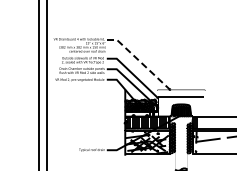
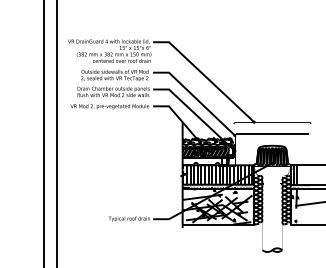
line: (139, 60) -> (205, 75), dashed -> solid

